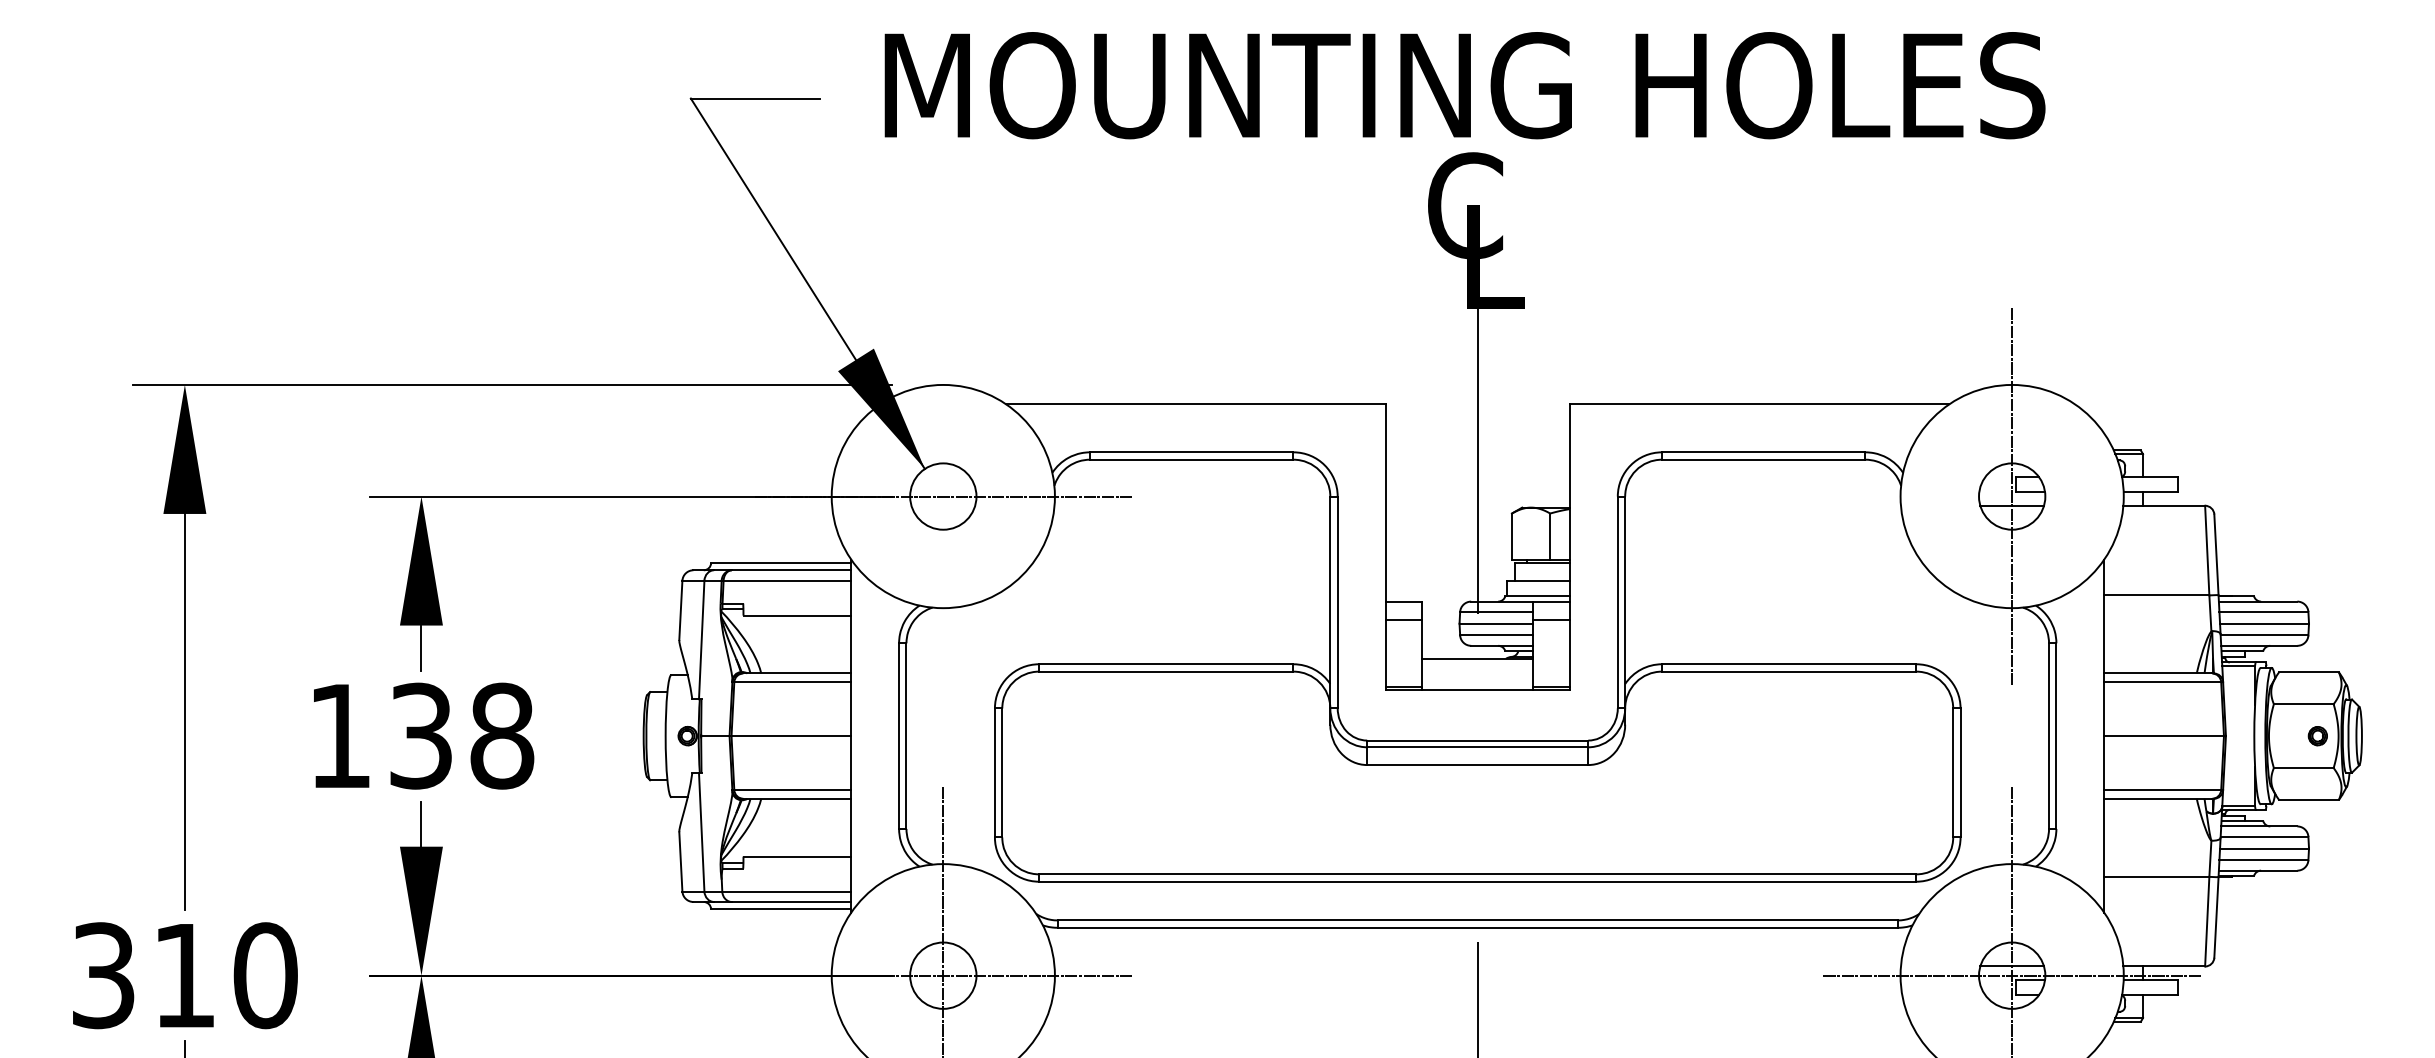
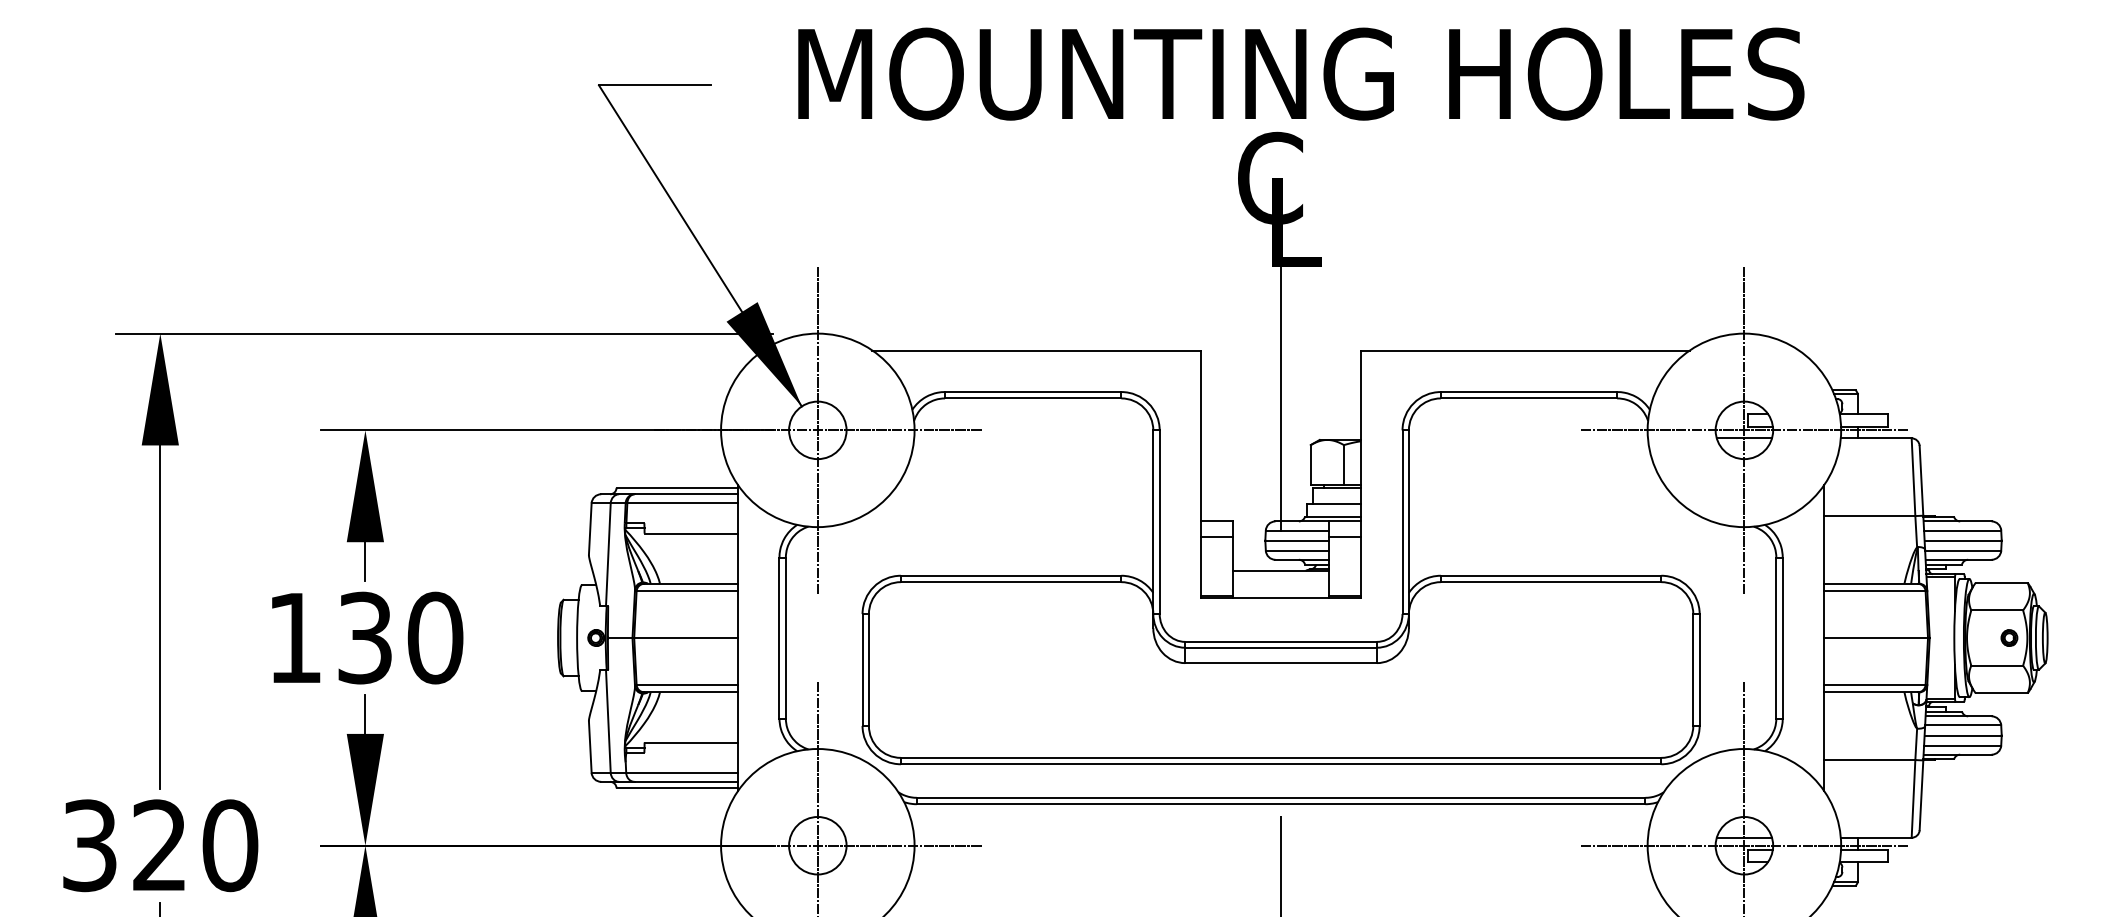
text: (1464, 85) -> (1300, 74), moved
line: (943, 496) -> (817, 430), added
line: (2012, 496) -> (1744, 430), added
text: (502, 736) -> (435, 638), 138 -> 130
text: (183, 974) -> (159, 844), 310 -> 320

